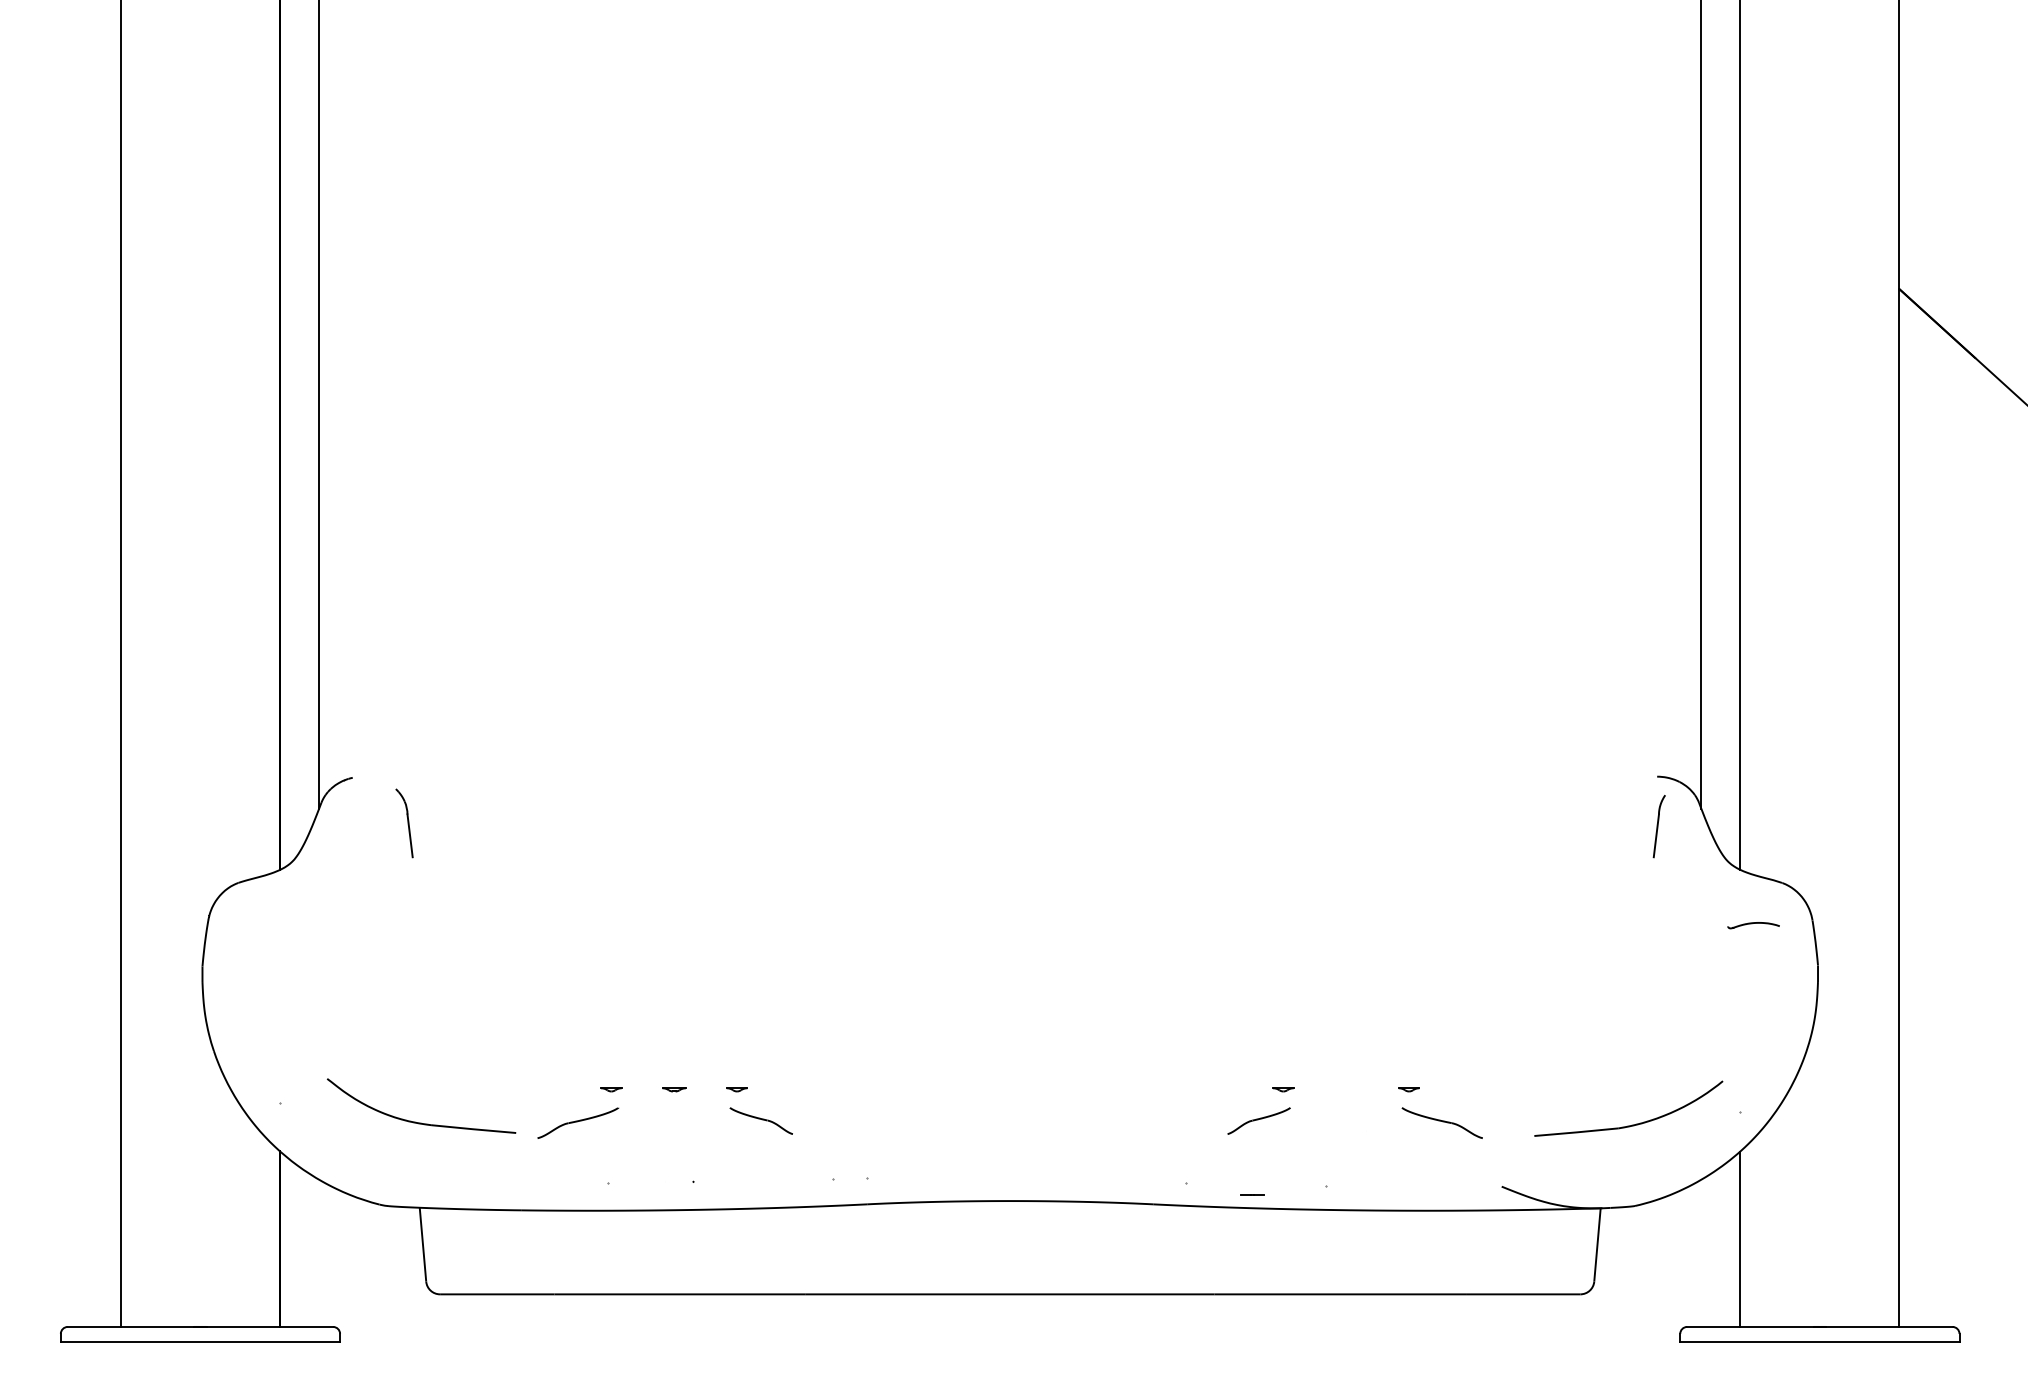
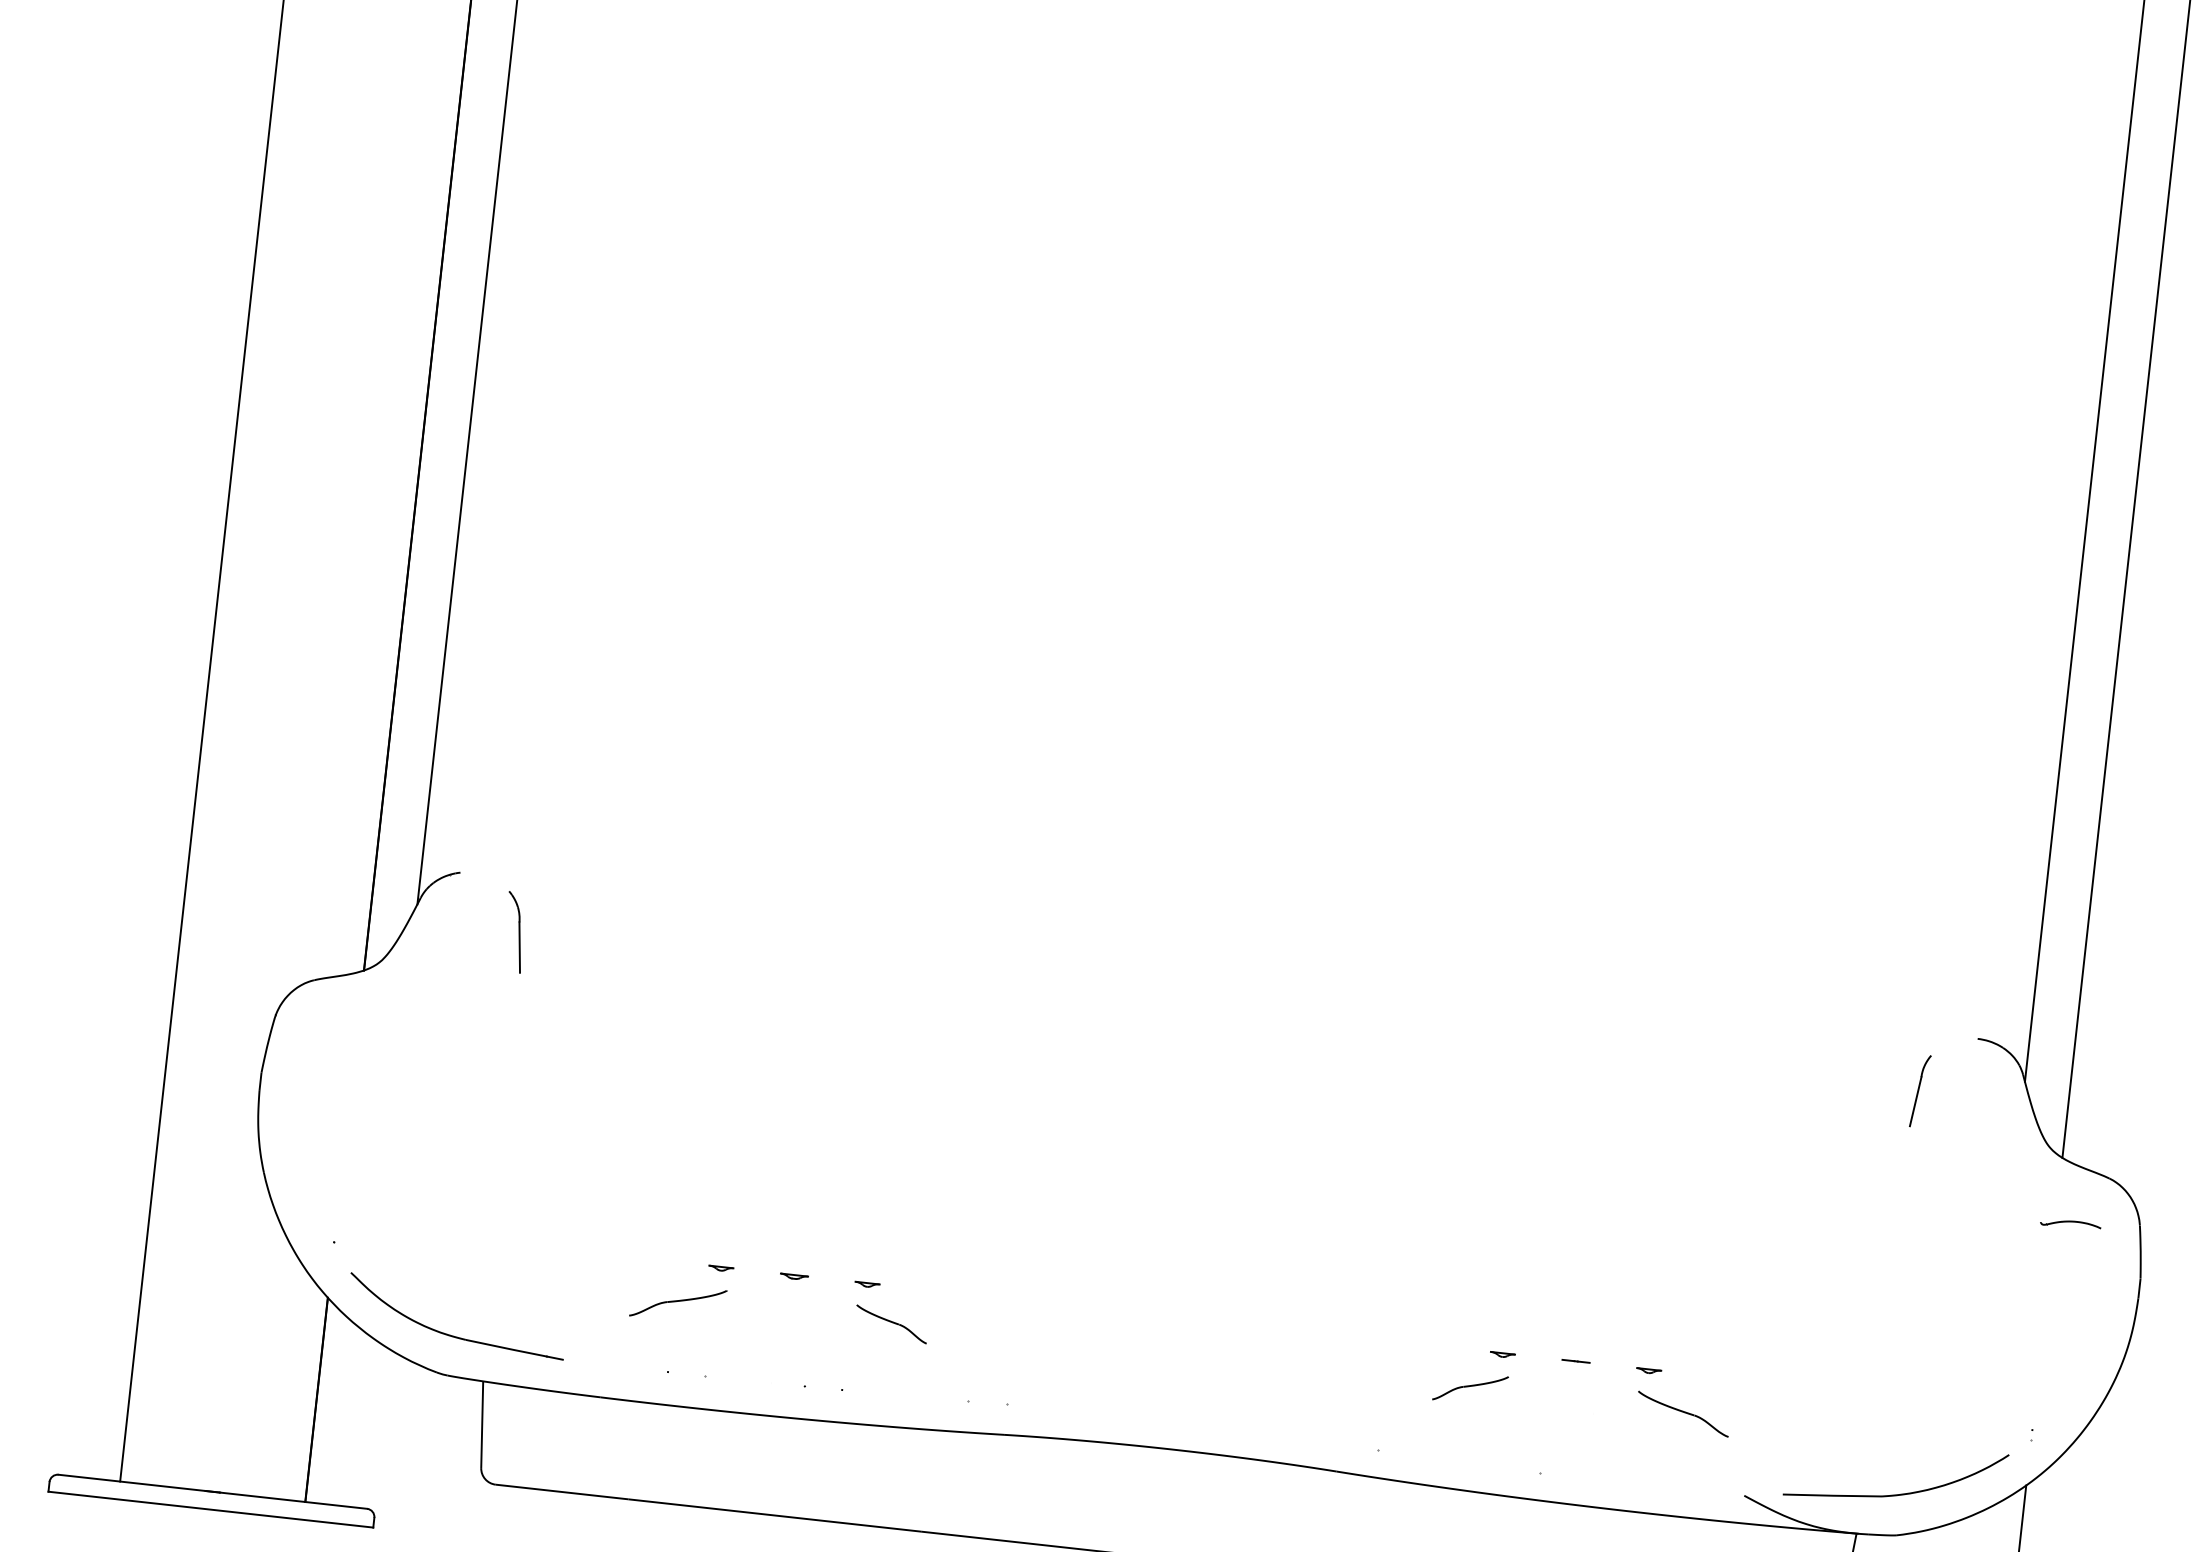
part: (1658, 826) -> (1919, 1091), moved
part: (421, 1122) -> (454, 1335), moved
part: (1632, 1124) -> (1898, 1493), moved
line: (1252, 1194) -> (1576, 1360), moved

